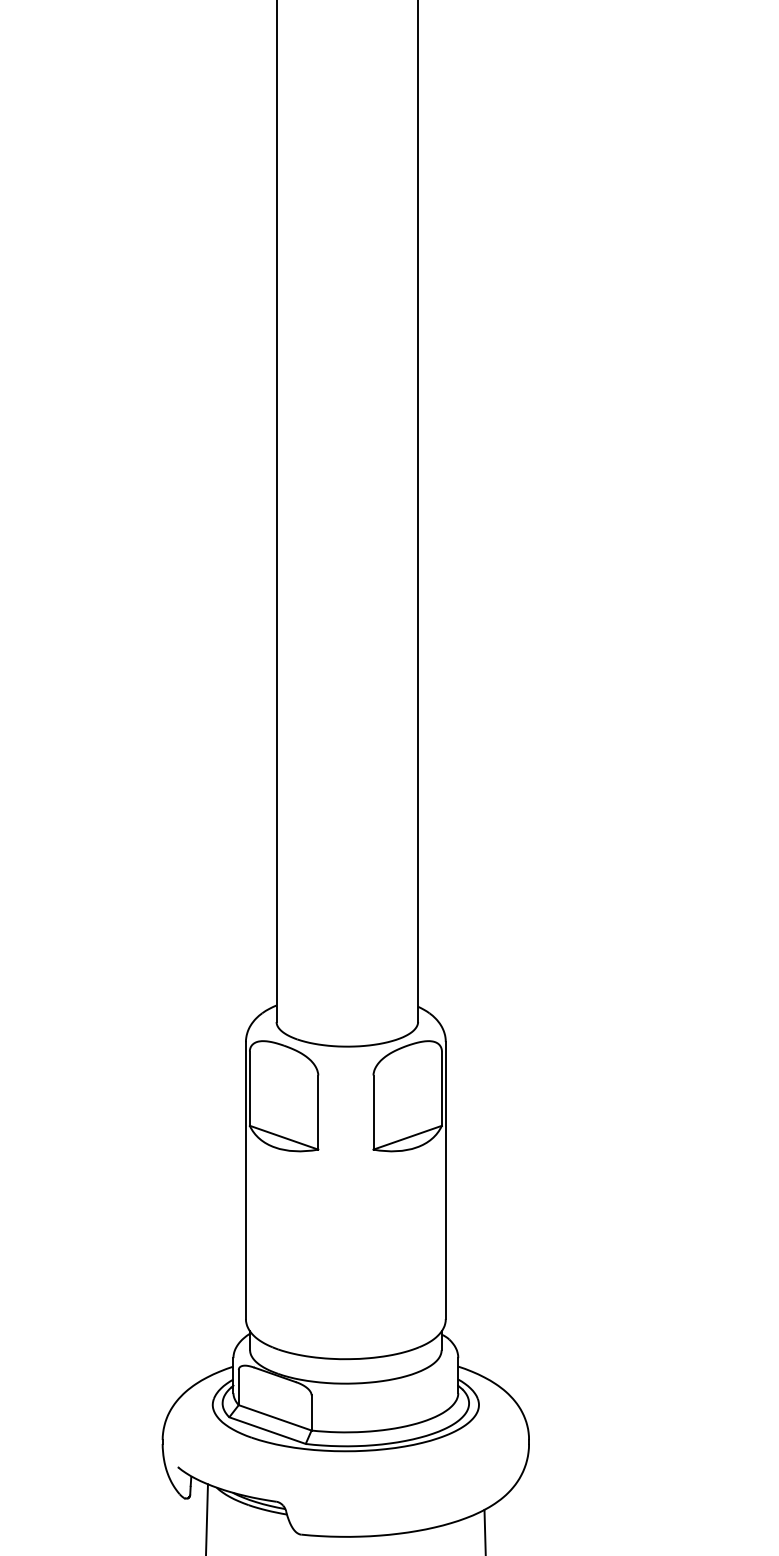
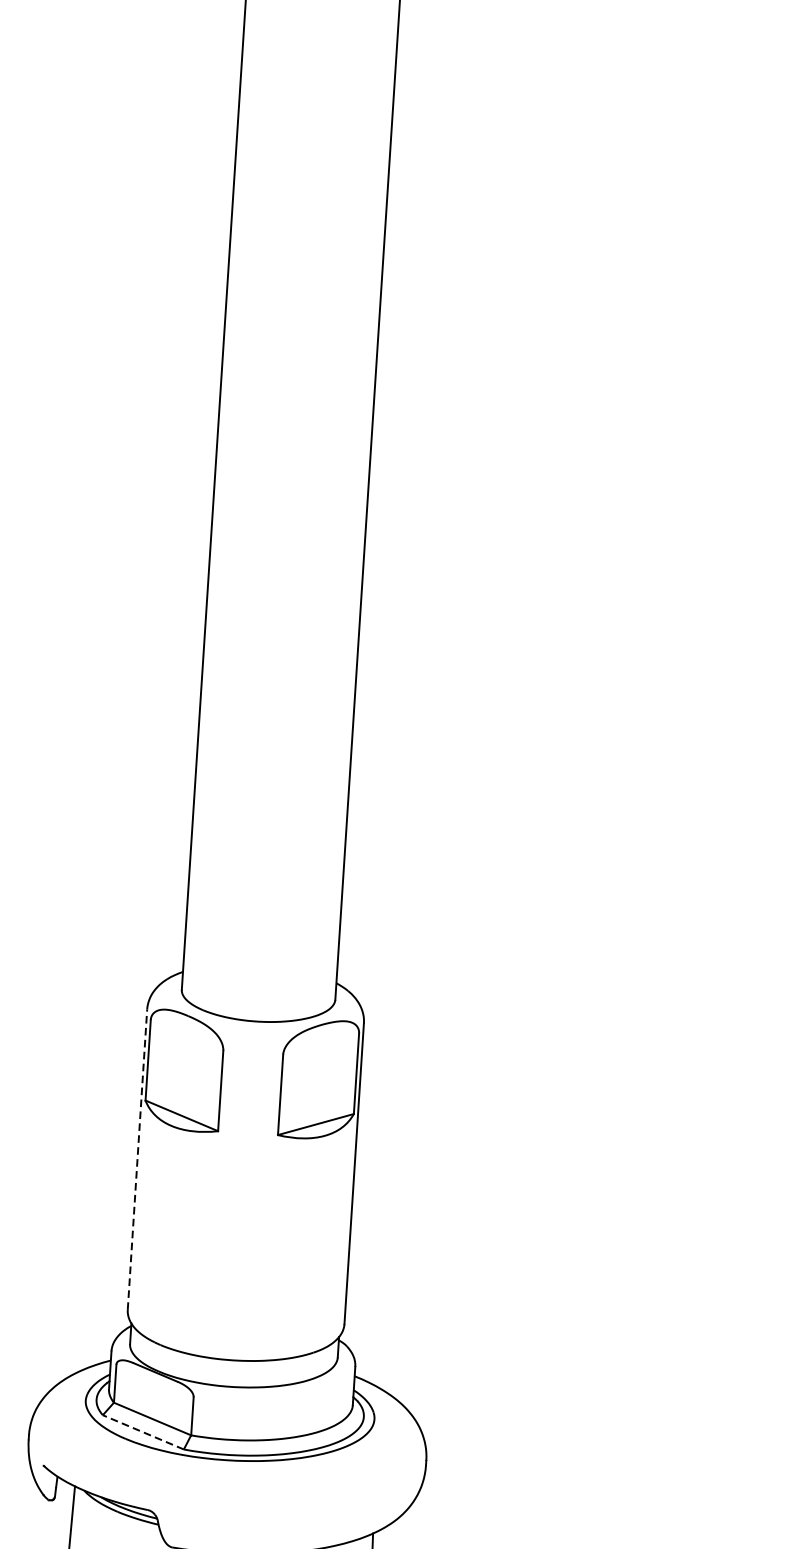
line: (245, 1180) -> (137, 1159), solid -> dashed
line: (267, 1430) -> (143, 1432), solid -> dashed

